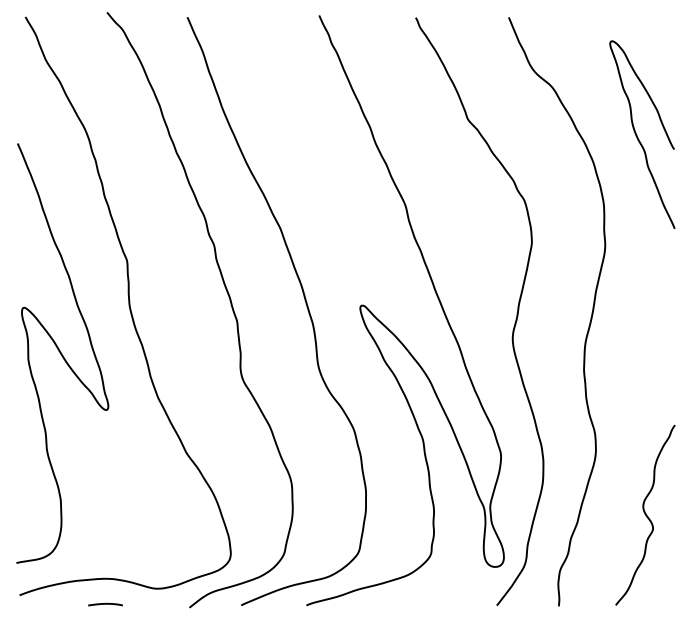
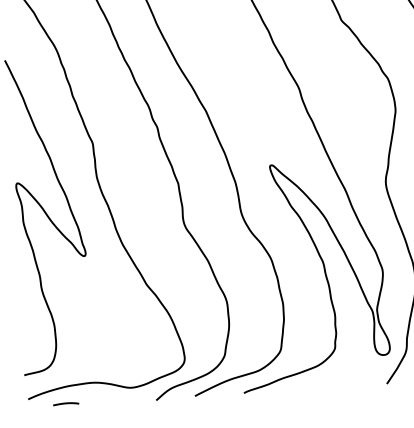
curve: (105, 604) -> (66, 403), moved

